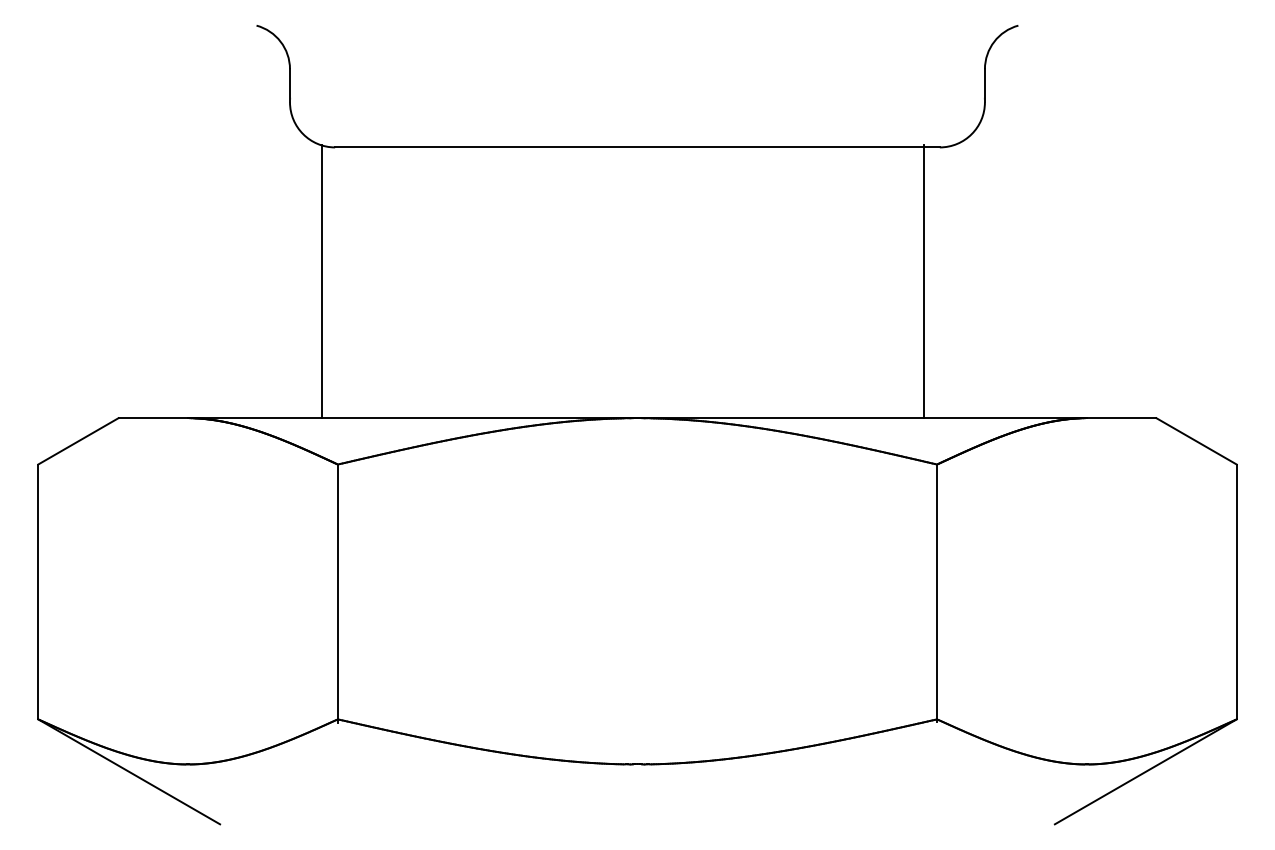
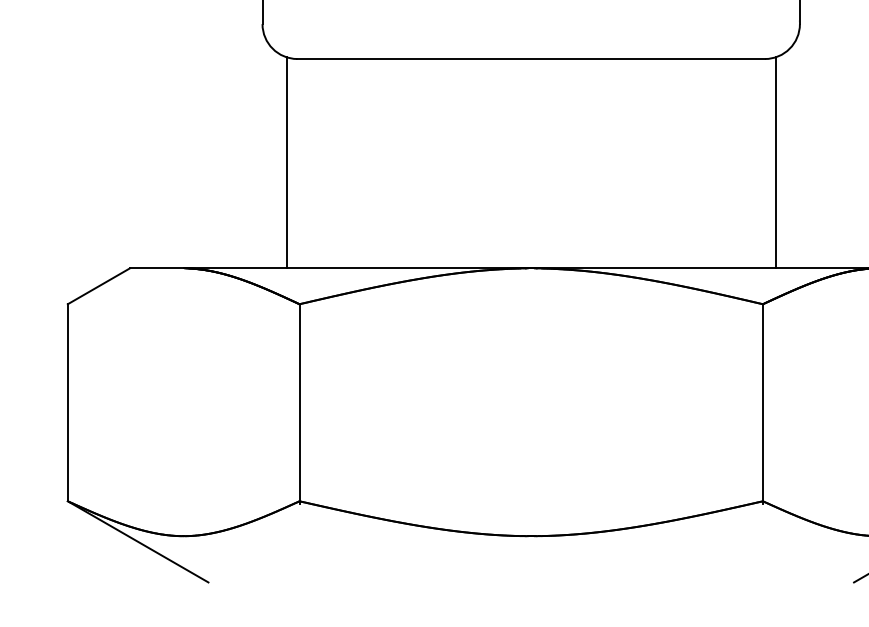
line: (924, 281) -> (775, 162), moved

